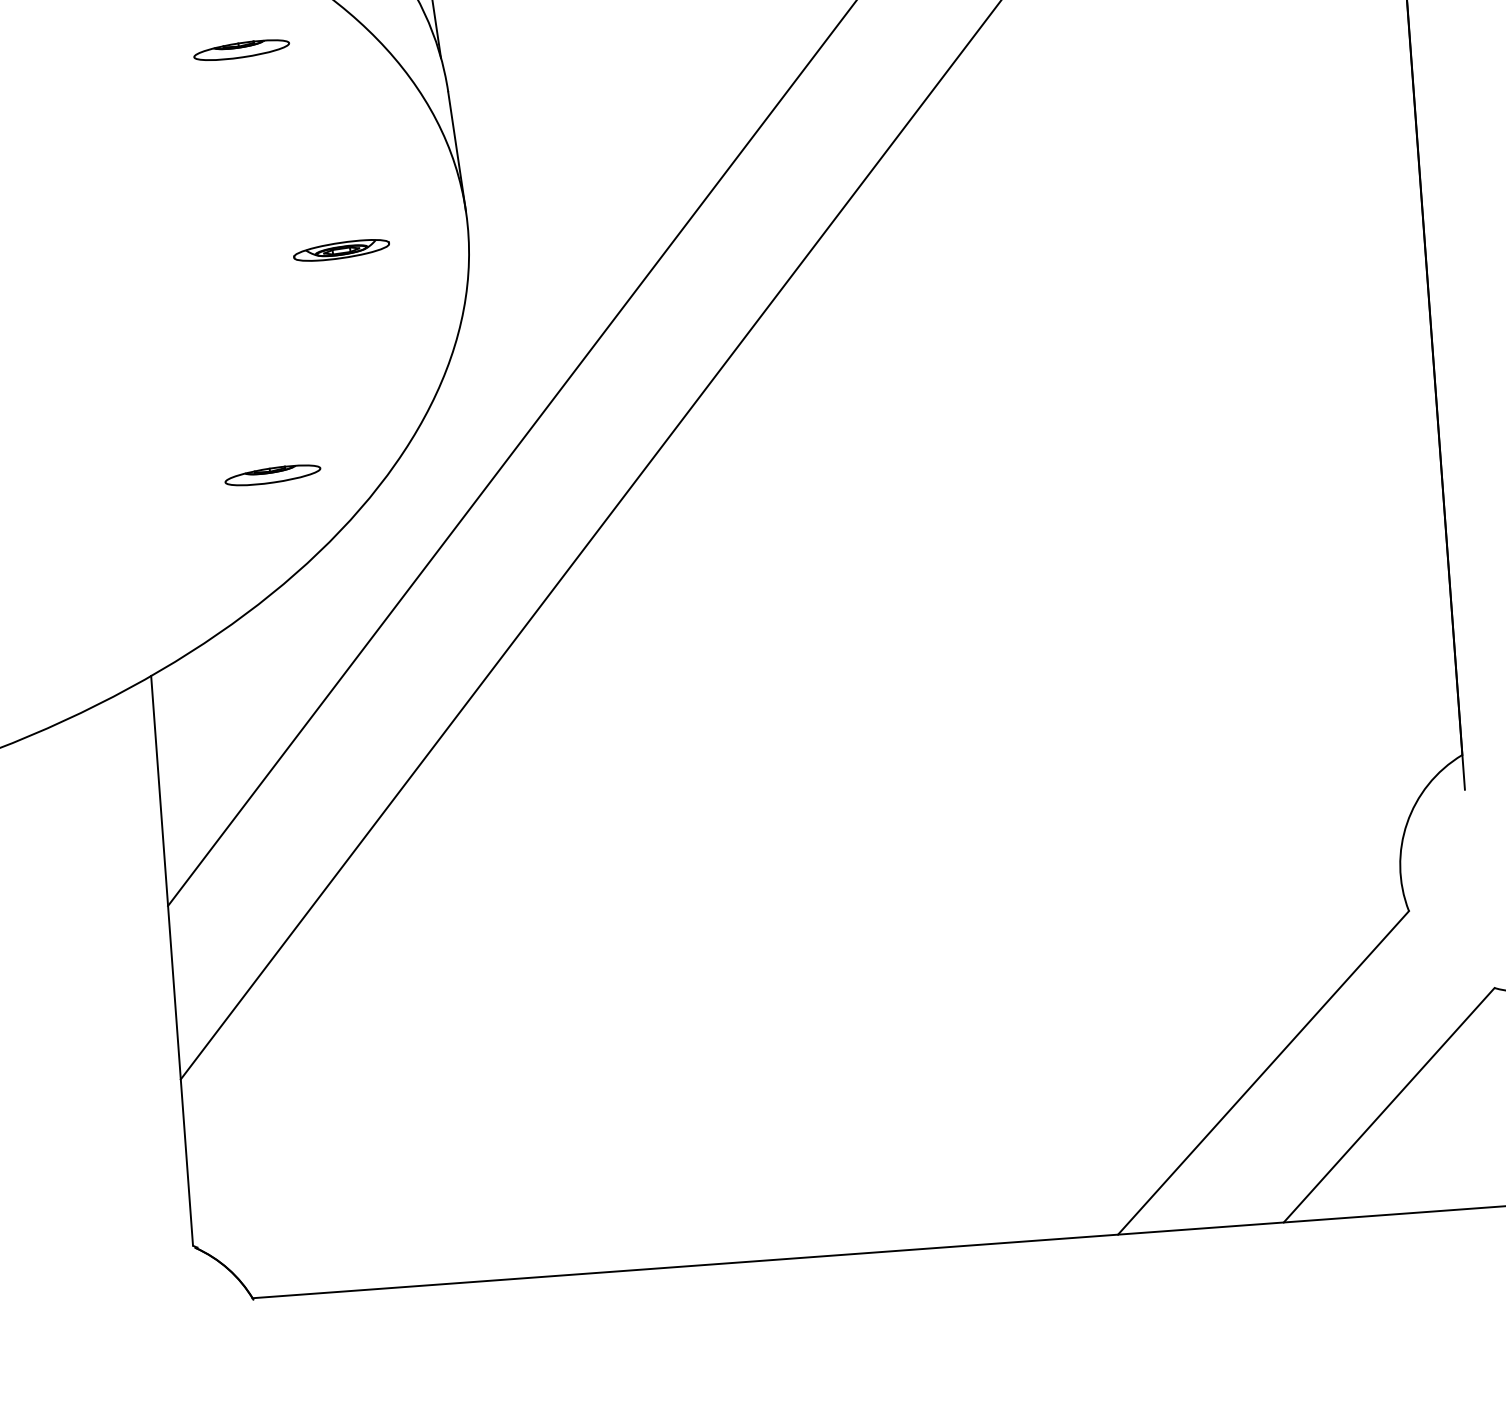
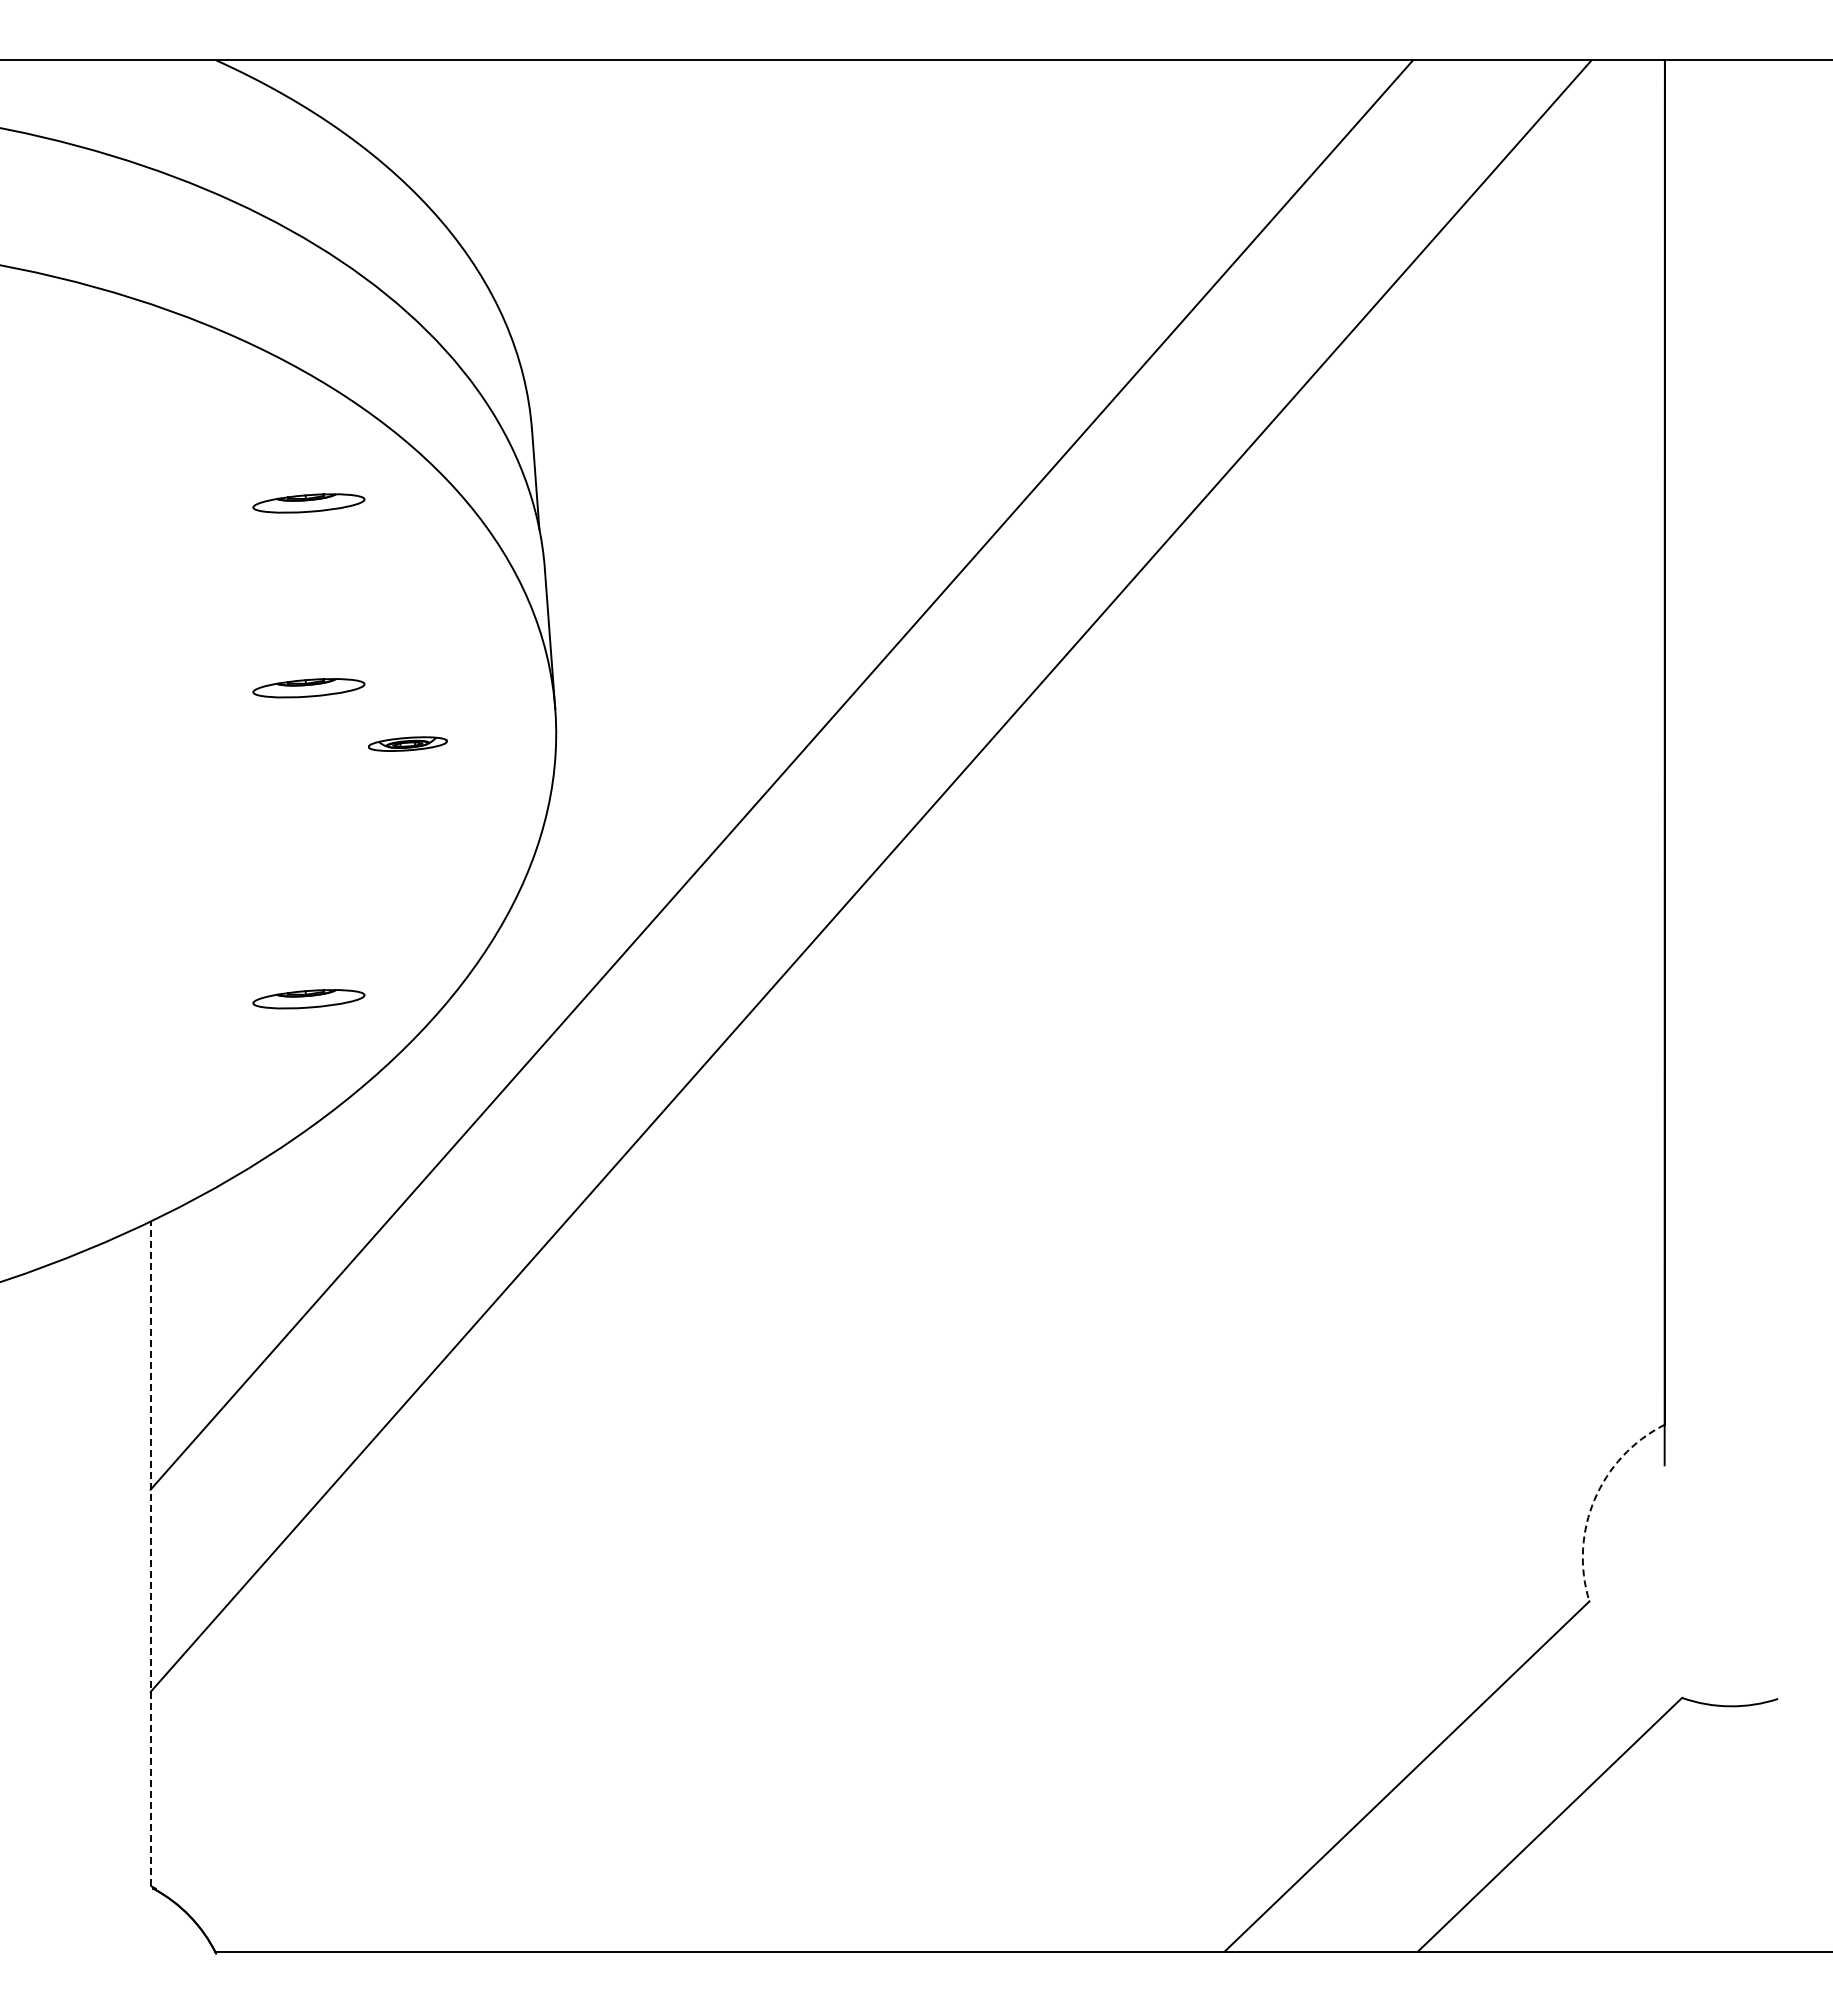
part: (252, 208) -> (308, 688), added
part: (341, 249) -> (407, 743), size x0.7
arc: (1406, 823) -> (1594, 1499), solid -> dashed
line: (171, 960) -> (150, 1553), solid -> dashed

